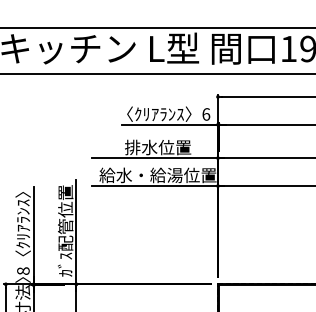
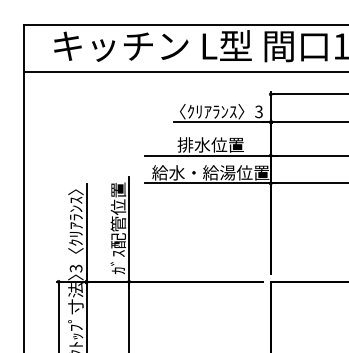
text: (205, 114) -> (258, 111), 6 -> 3
text: (22, 271) -> (75, 268), 8 -> 3

